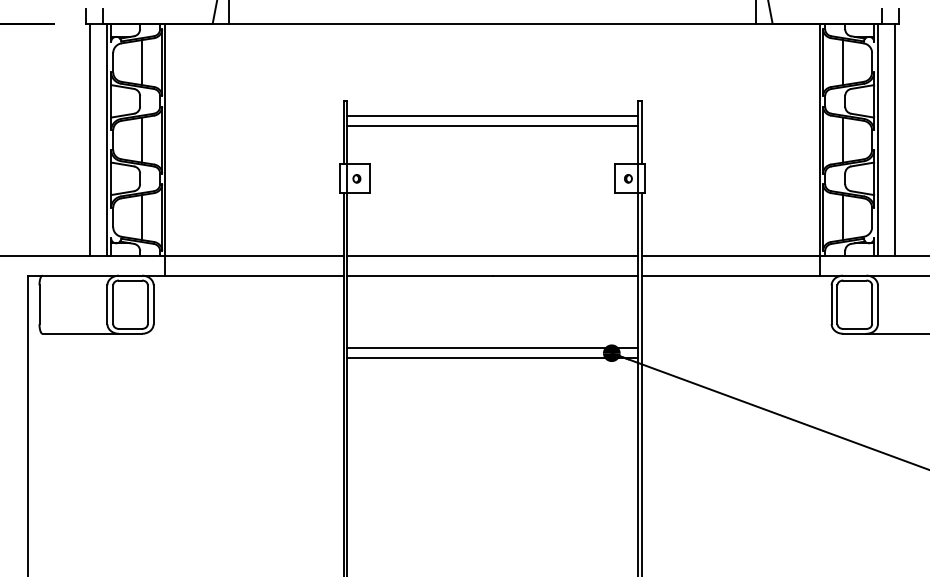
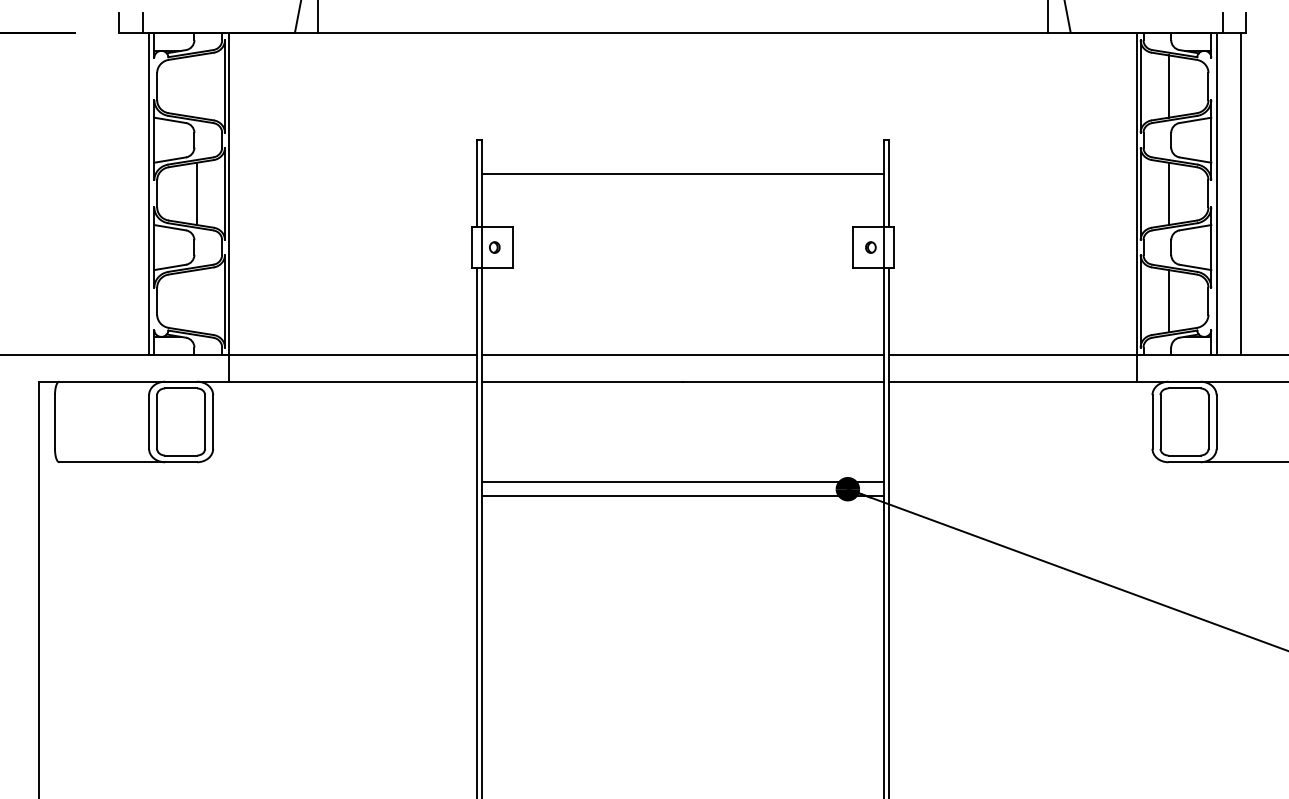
line: (142, 62) -> (197, 86), removed
line: (492, 115) -> (682, 160), removed
line: (90, 139) -> (125, 193), removed
line: (142, 217) -> (197, 301), removed

